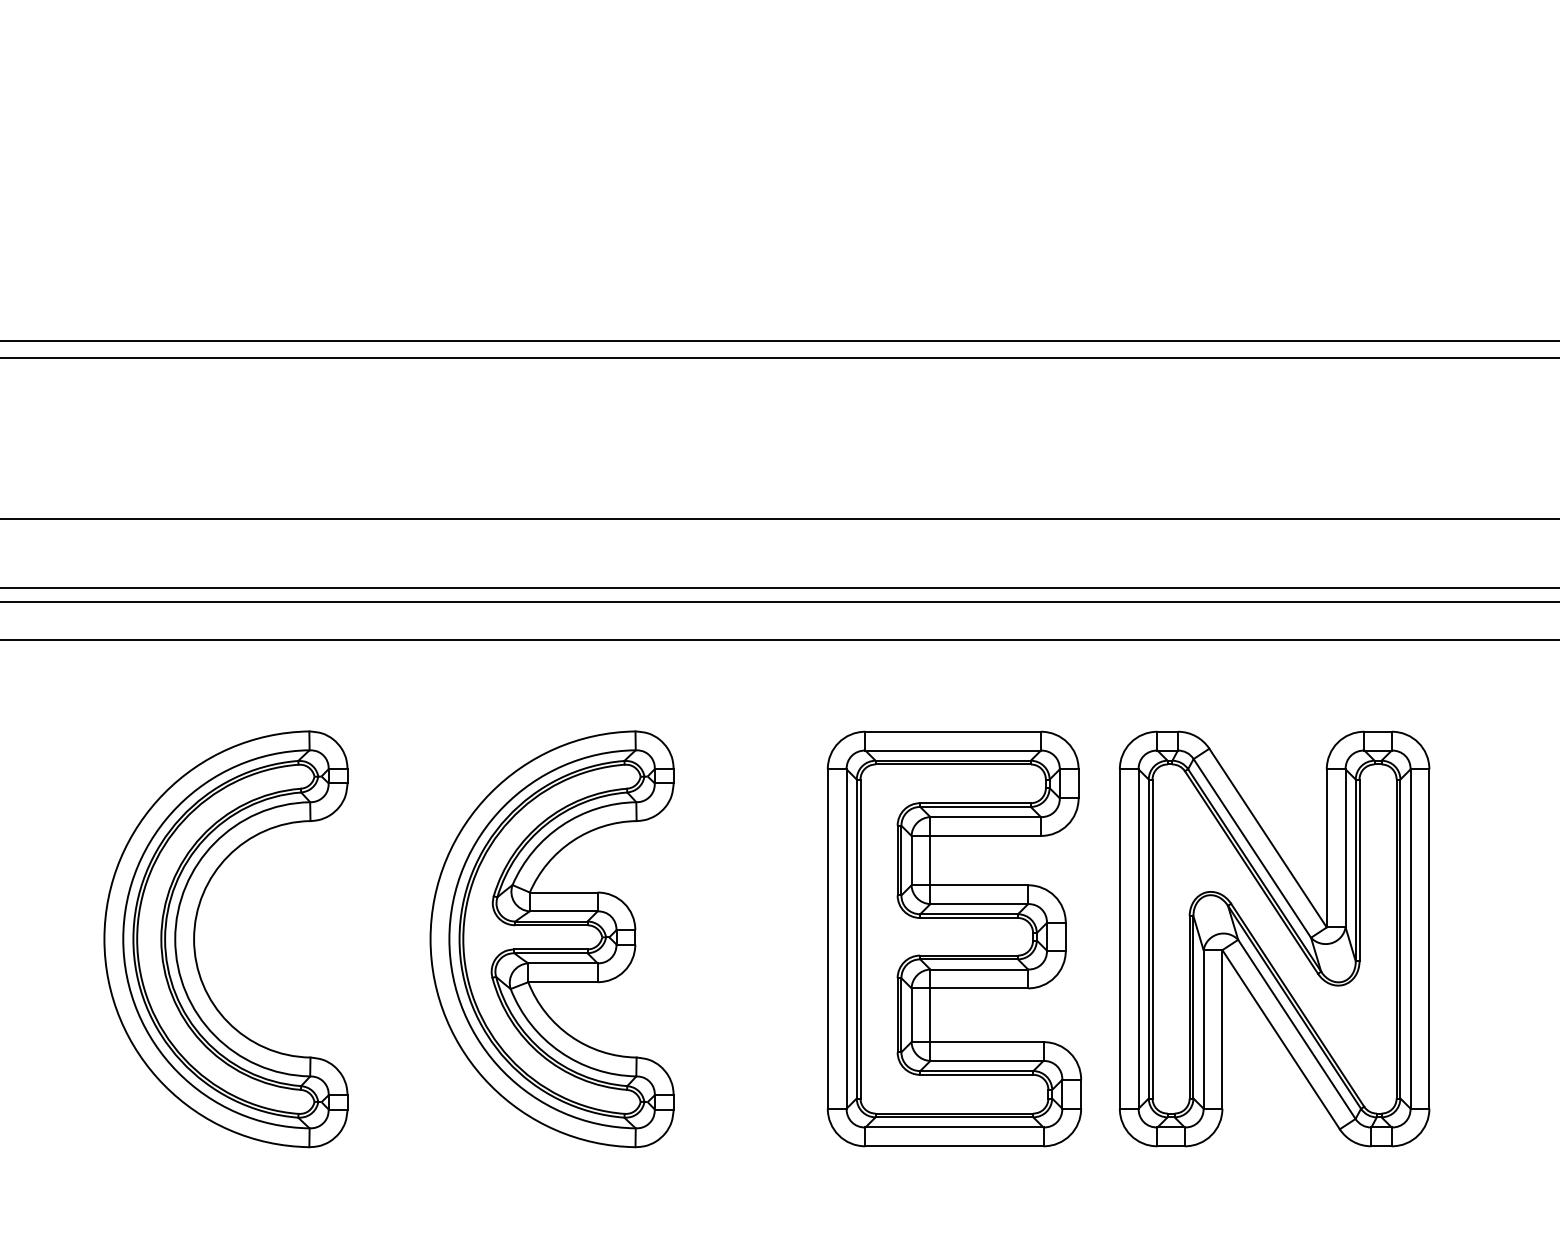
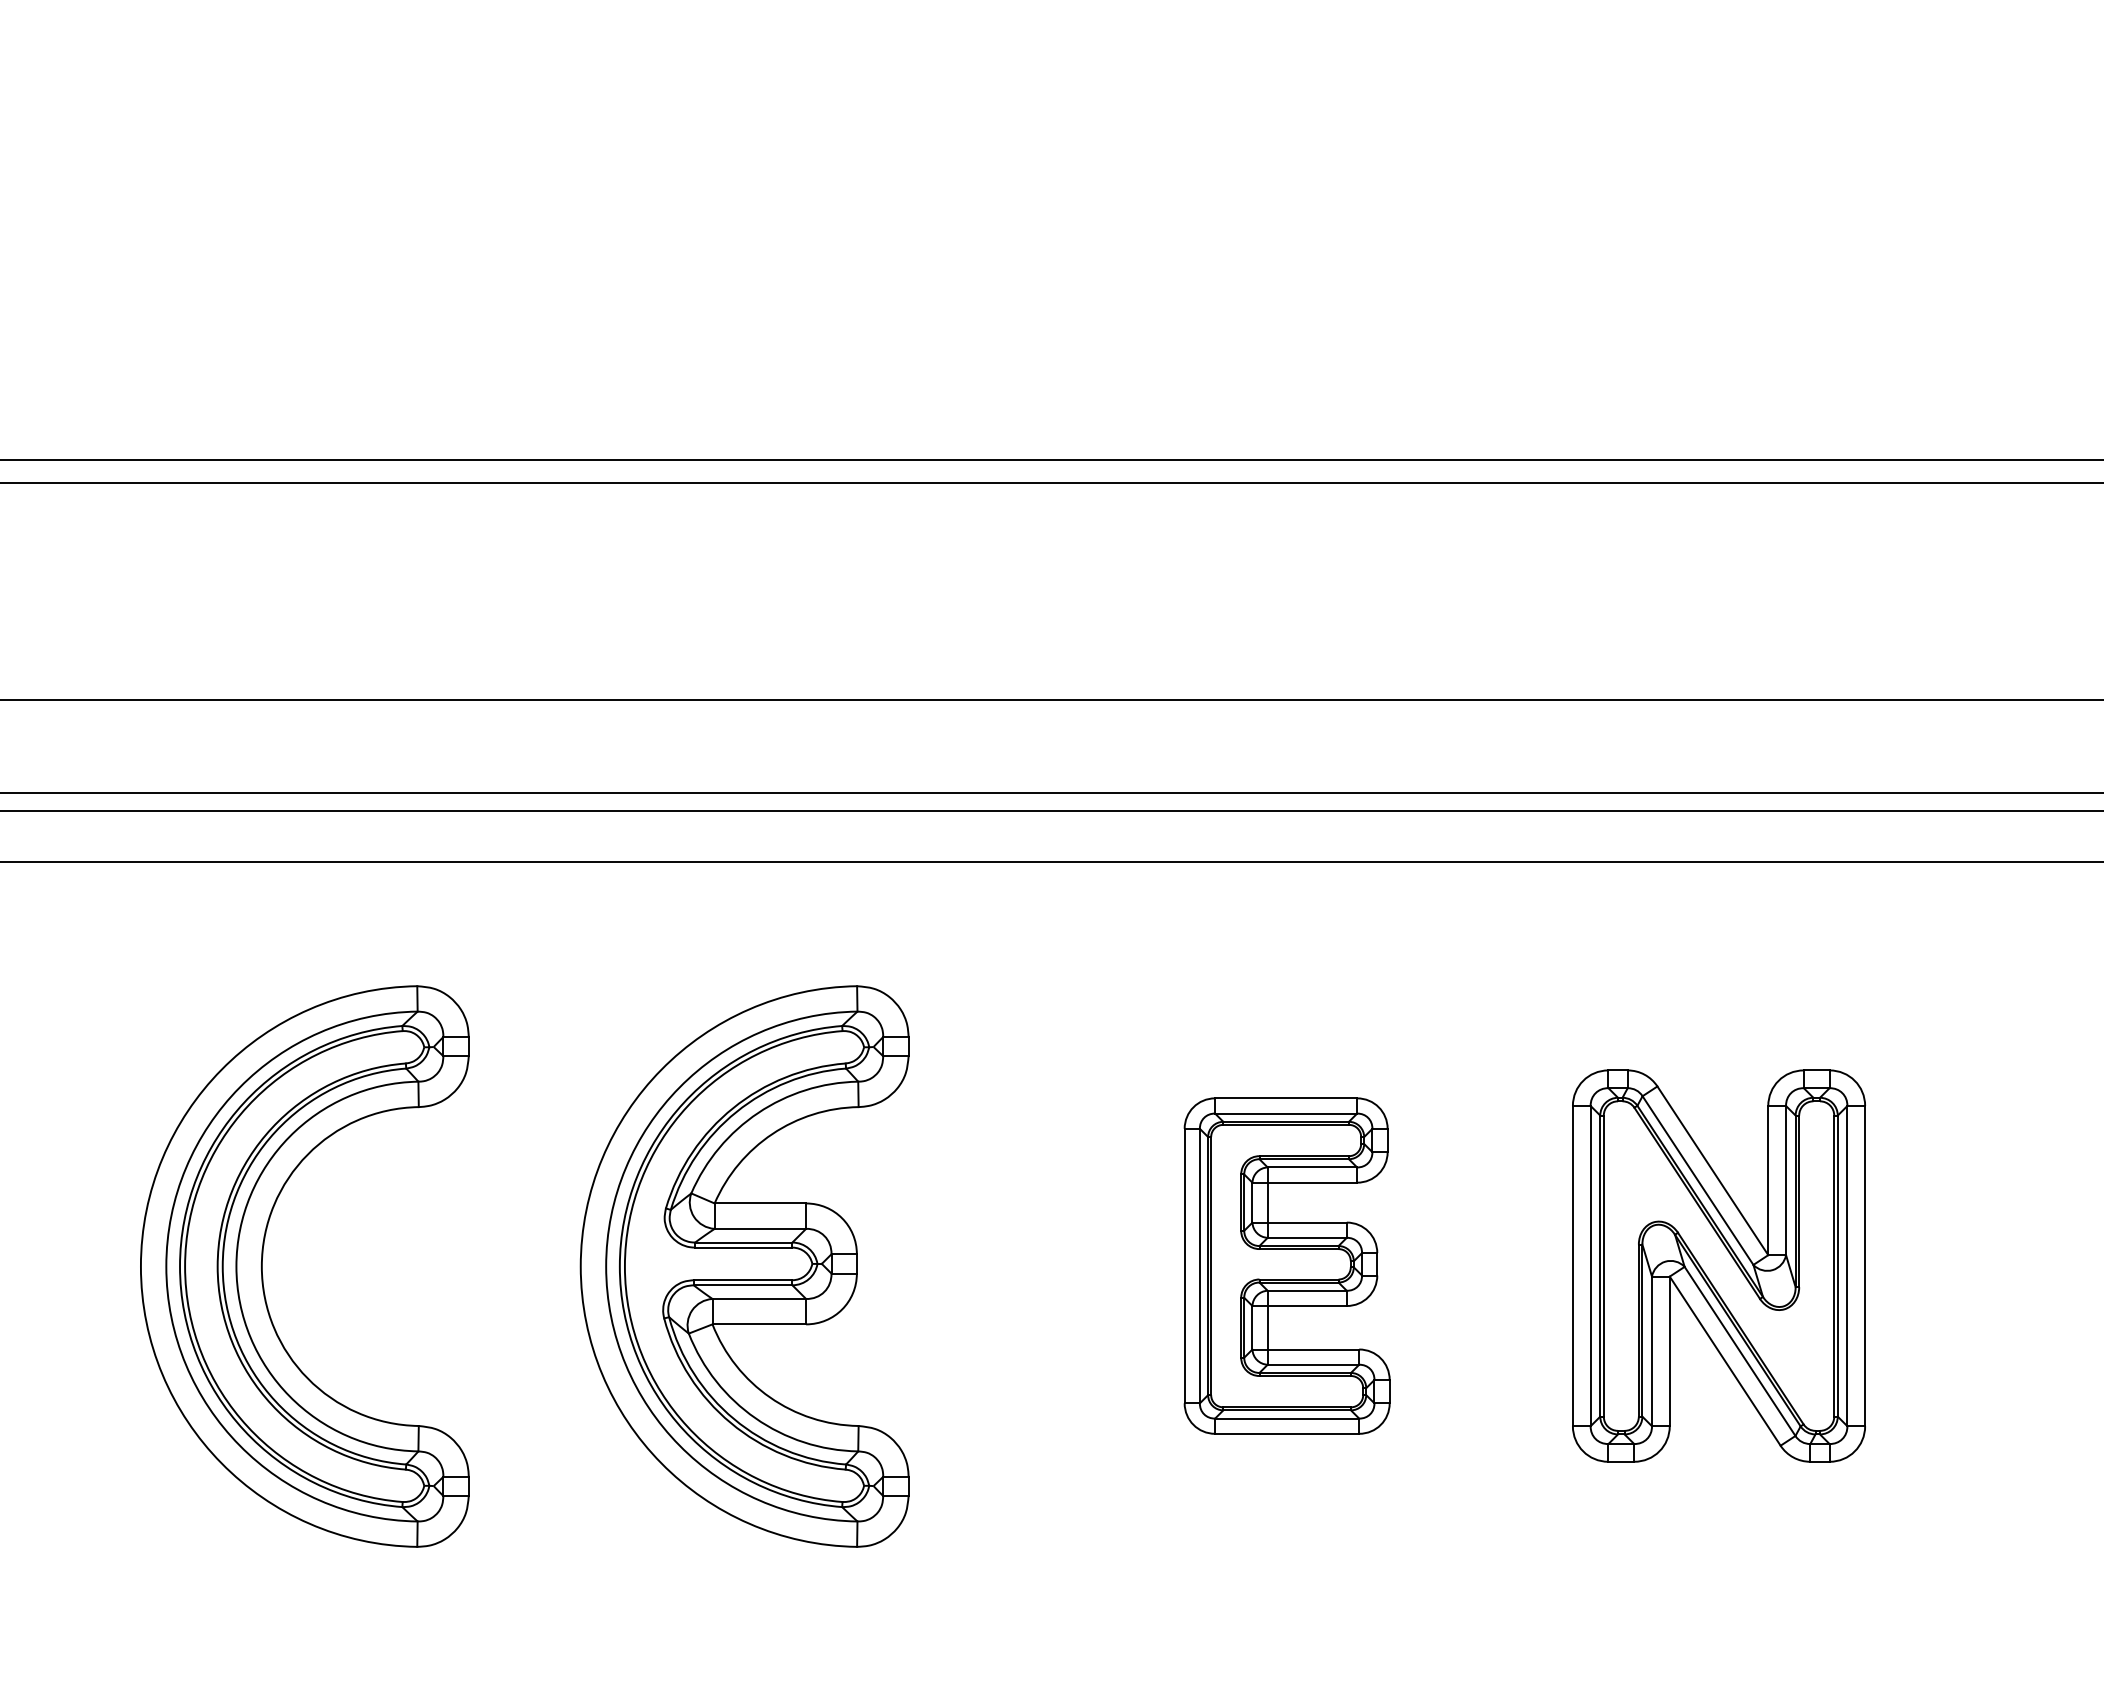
part: (953, 938) -> (1286, 1265), size x0.6
part: (1274, 938) -> (1718, 1265), size x0.7

